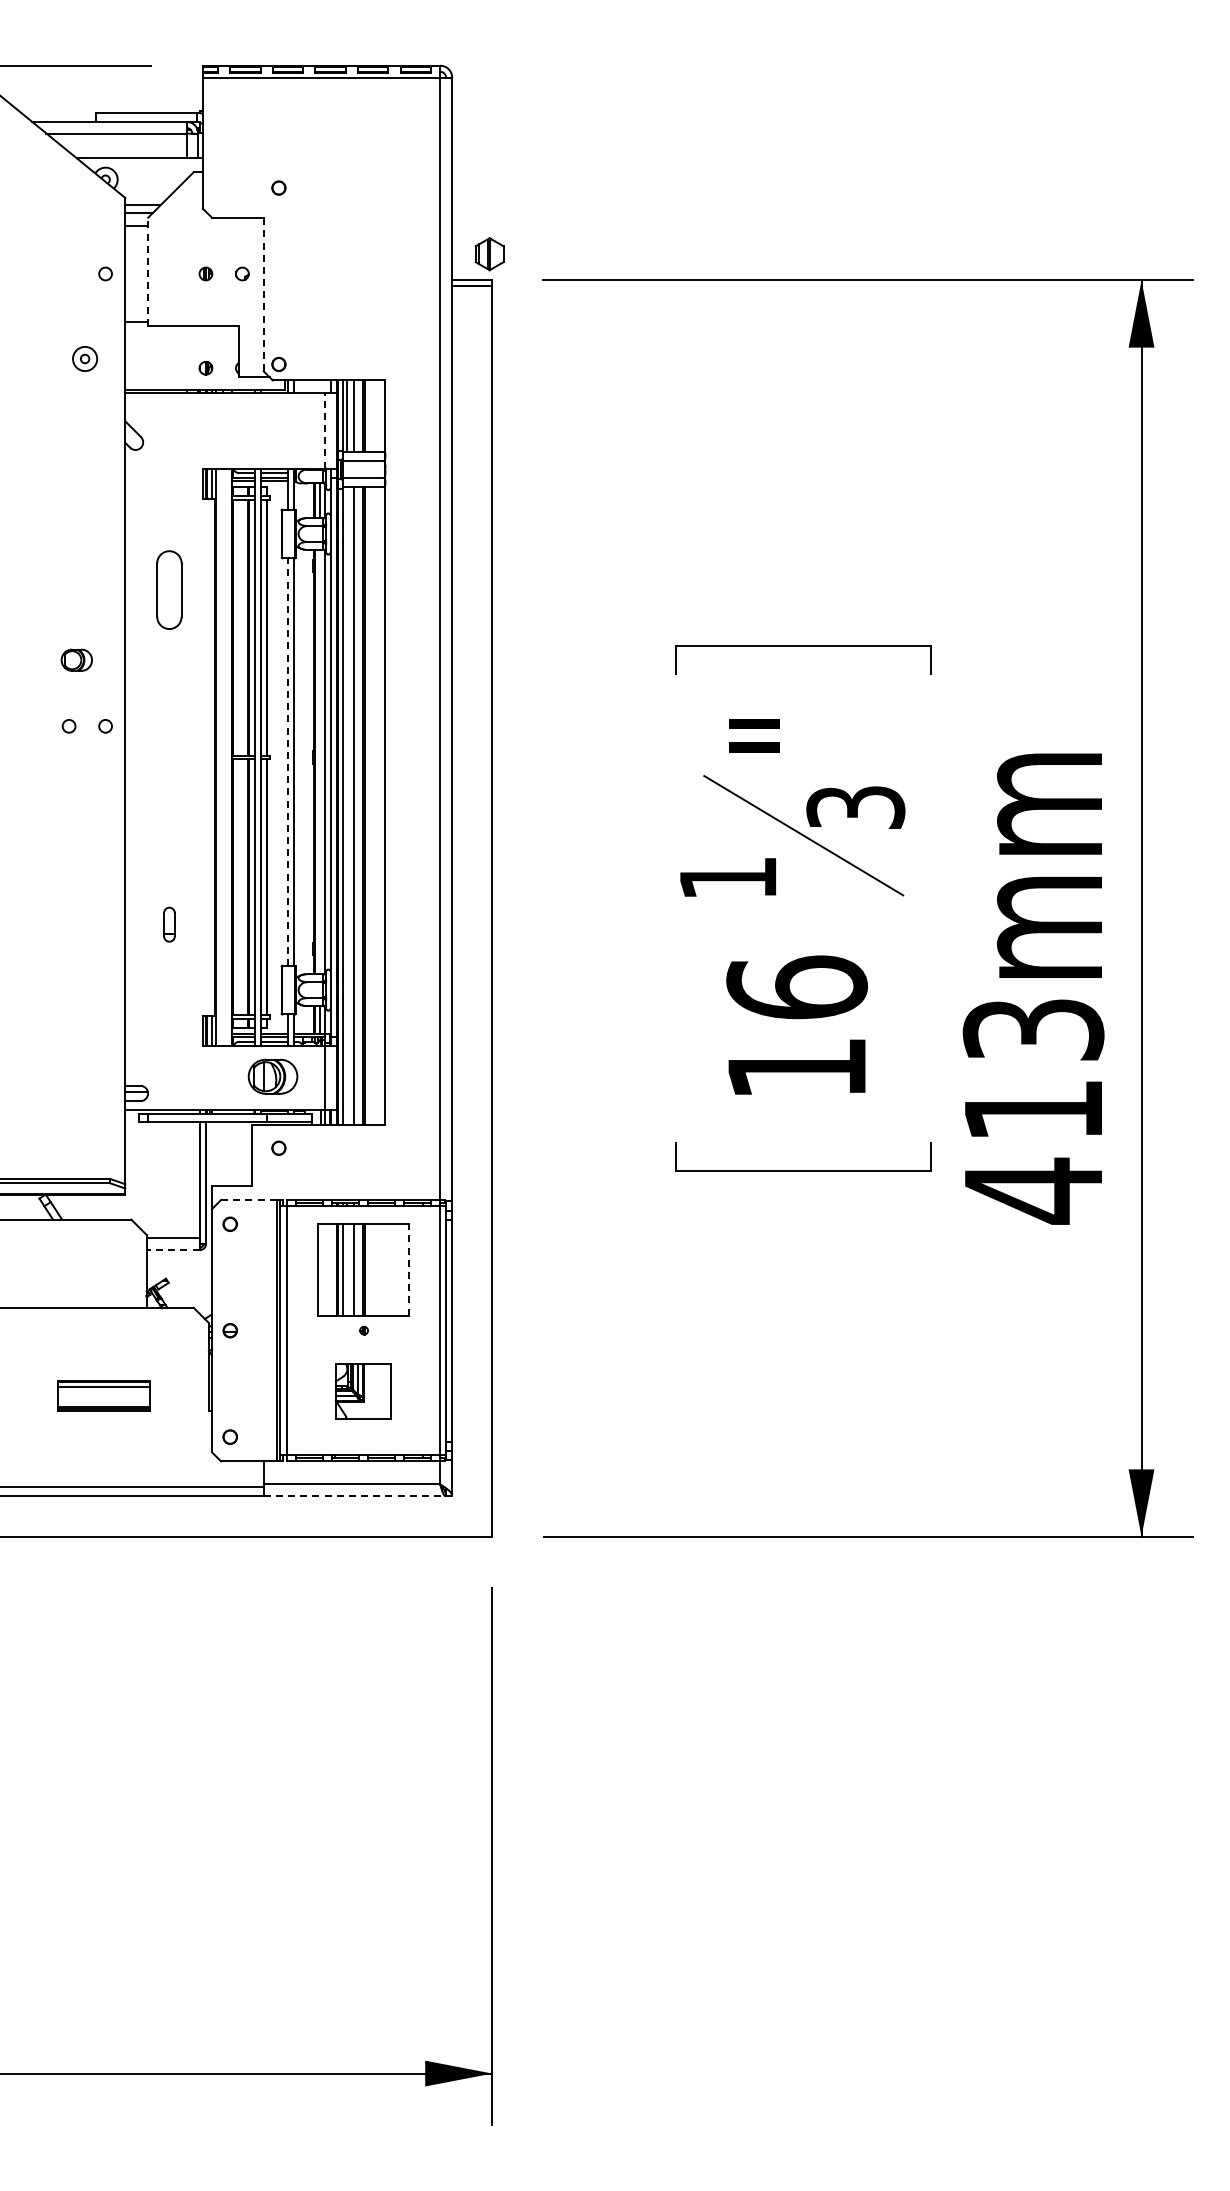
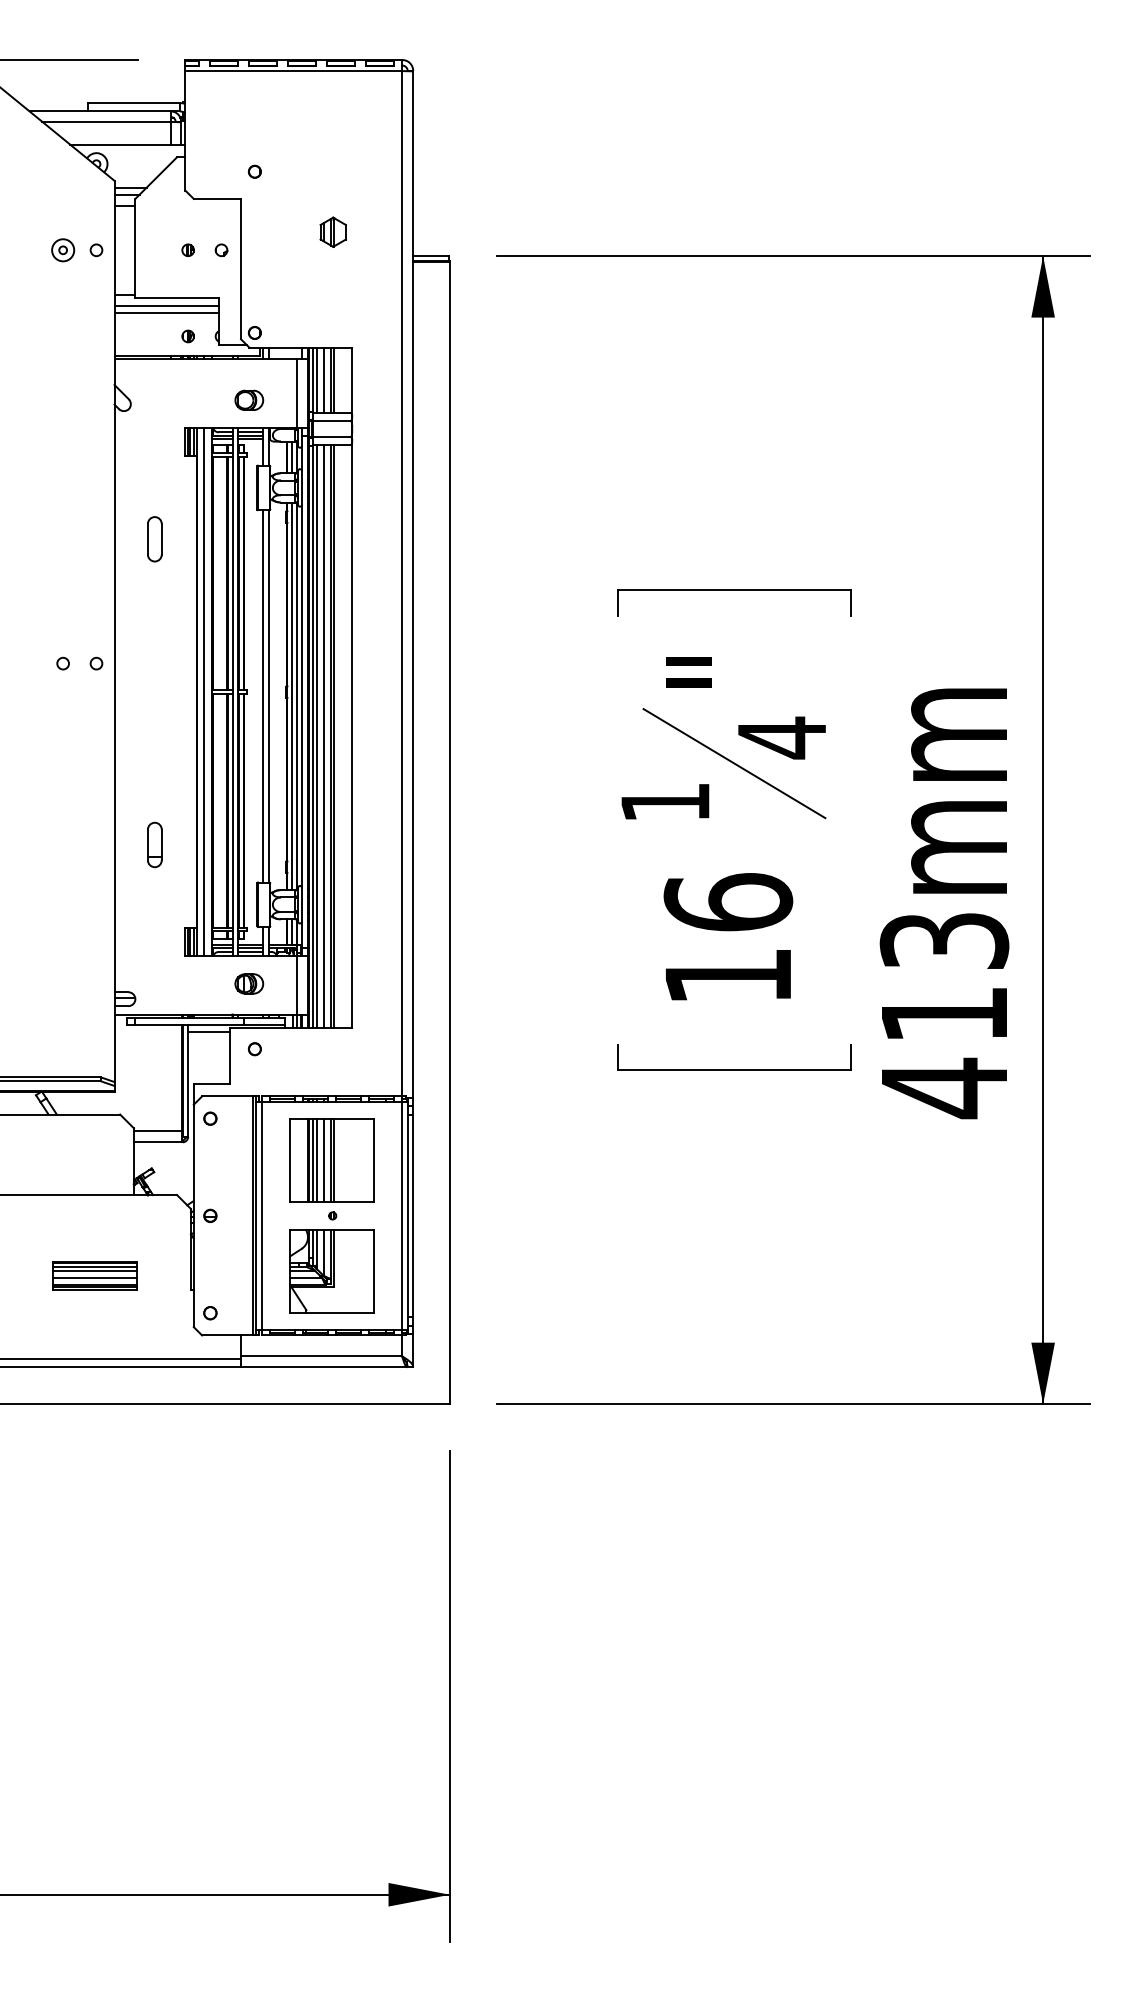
part: (489, 254) -> (333, 232), moved
line: (148, 271) -> (135, 248), dashed -> solid
line: (263, 294) -> (240, 269), dashed -> solid
line: (182, 334) -> (166, 305), added
line: (182, 342) -> (166, 312), added
part: (85, 358) -> (63, 249), moved
line: (324, 430) -> (296, 393), dashed -> solid
part: (169, 590) -> (154, 539), size x0.62
part: (76, 659) -> (249, 399), moved
line: (223, 757) -> (204, 692), added
line: (288, 762) -> (263, 696), dashed -> solid
line: (319, 762) -> (291, 696), added
line: (346, 806) -> (316, 736), added
text: (855, 807) -> (781, 737), 3 -> 4
part: (169, 924) -> (154, 844), size x1.43
part: (272, 1076) -> (249, 983), size x0.62
line: (228, 1129) -> (208, 1032), added
line: (249, 1199) -> (228, 1096), dashed -> solid
line: (172, 1250) -> (157, 1142), dashed -> solid
line: (346, 1269) -> (316, 1160), added
line: (408, 1269) -> (373, 1160), dashed -> solid
line: (103, 1390) -> (94, 1270), added
part: (362, 1391) -> (331, 1271), size x1.67
line: (103, 1398) -> (94, 1277), added
line: (355, 1496) -> (324, 1367), dashed -> solid

